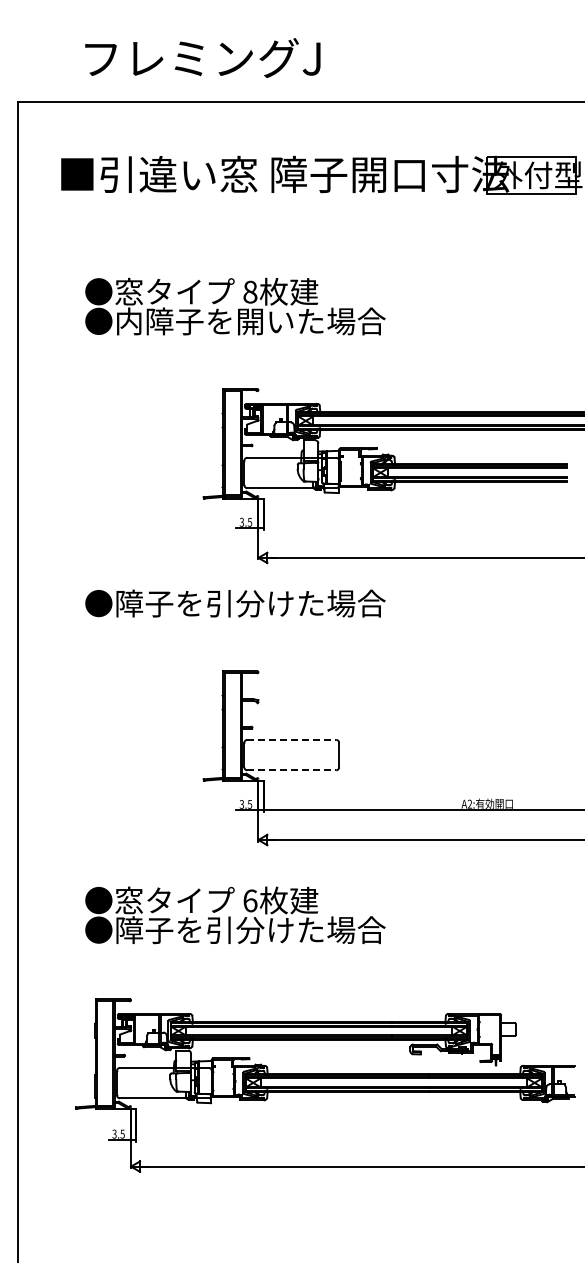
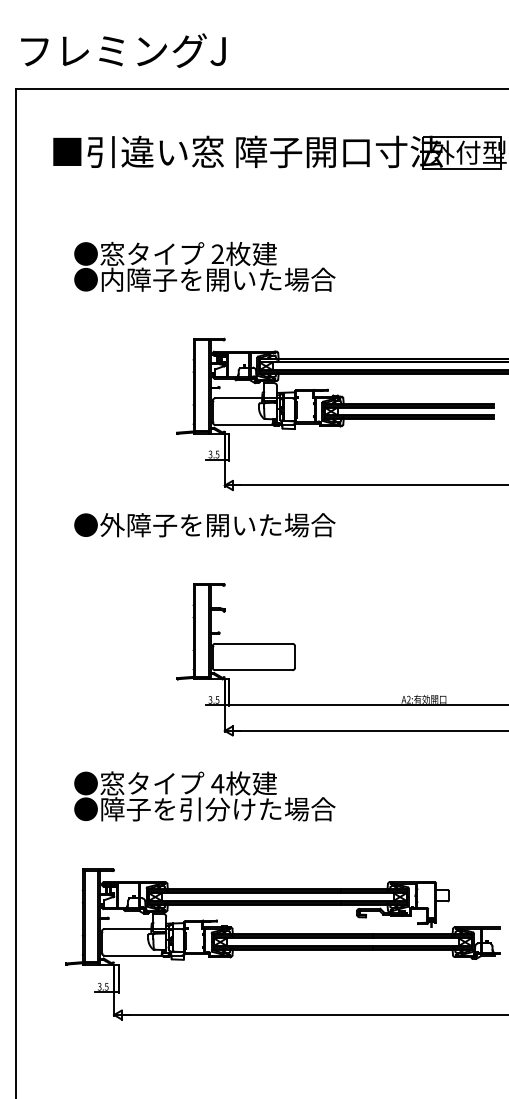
text: (202, 57) -> (123, 50), moved
text: (250, 291) -> (217, 253), 8 -> 2
text: (204, 603) -> (177, 525), ●障子を引分けた場合 -> ●外障子を開いた場合
line: (292, 739) -> (254, 643), dashed -> solid
line: (292, 770) -> (254, 670), dashed -> solid
text: (249, 900) -> (217, 783), 6 -> 4

